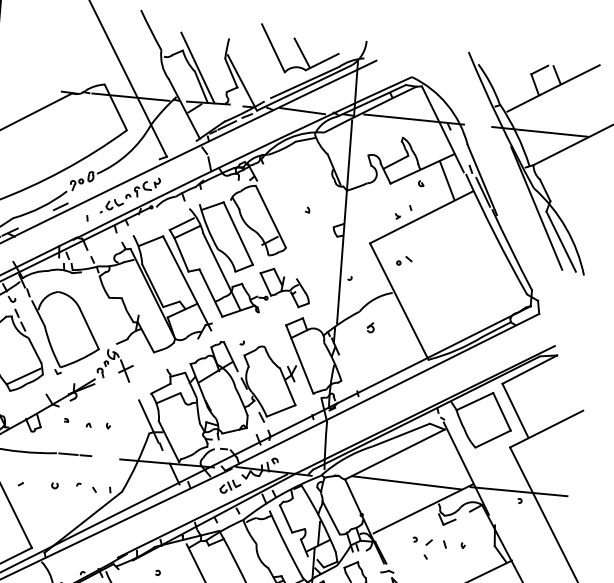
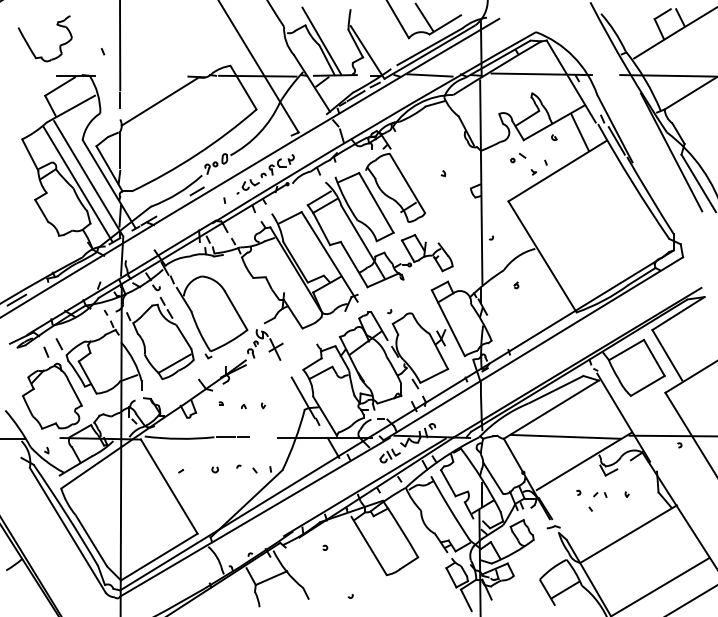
part: (404, 260) -> (518, 157), moved
part: (370, 327) -> (516, 285), size x0.62
part: (436, 543) -> (600, 494), size x0.62

